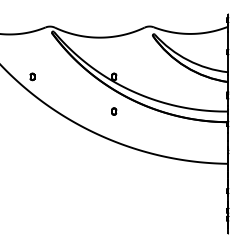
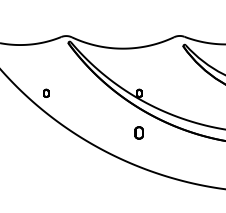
part: (114, 111) -> (139, 132), size x1.6

